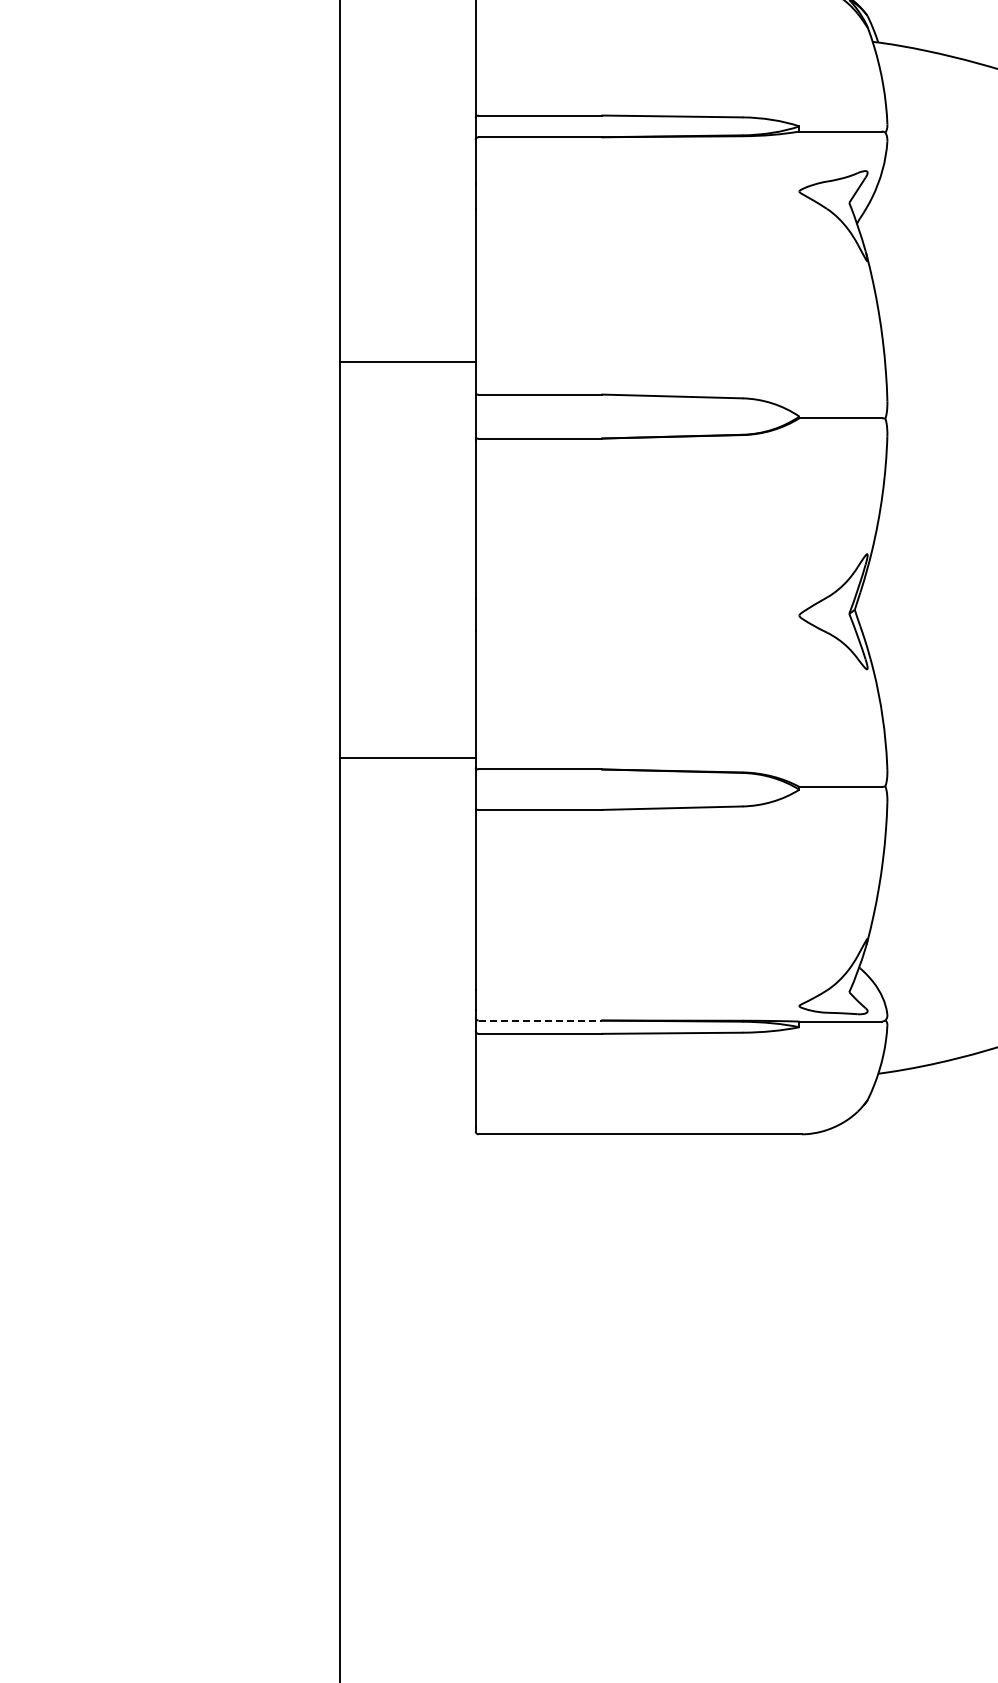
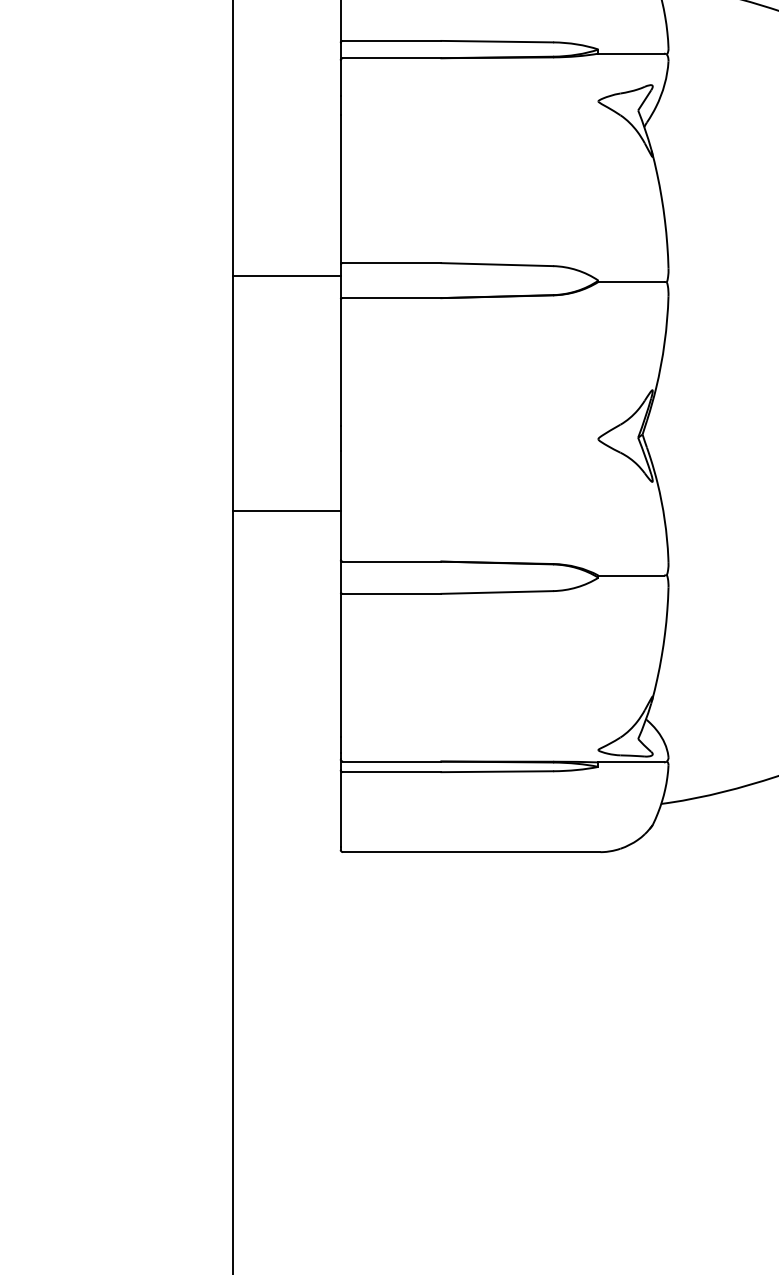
line: (407, 362) -> (286, 276), moved
line: (407, 758) -> (286, 510), moved
line: (540, 1020) -> (392, 761), dashed -> solid

